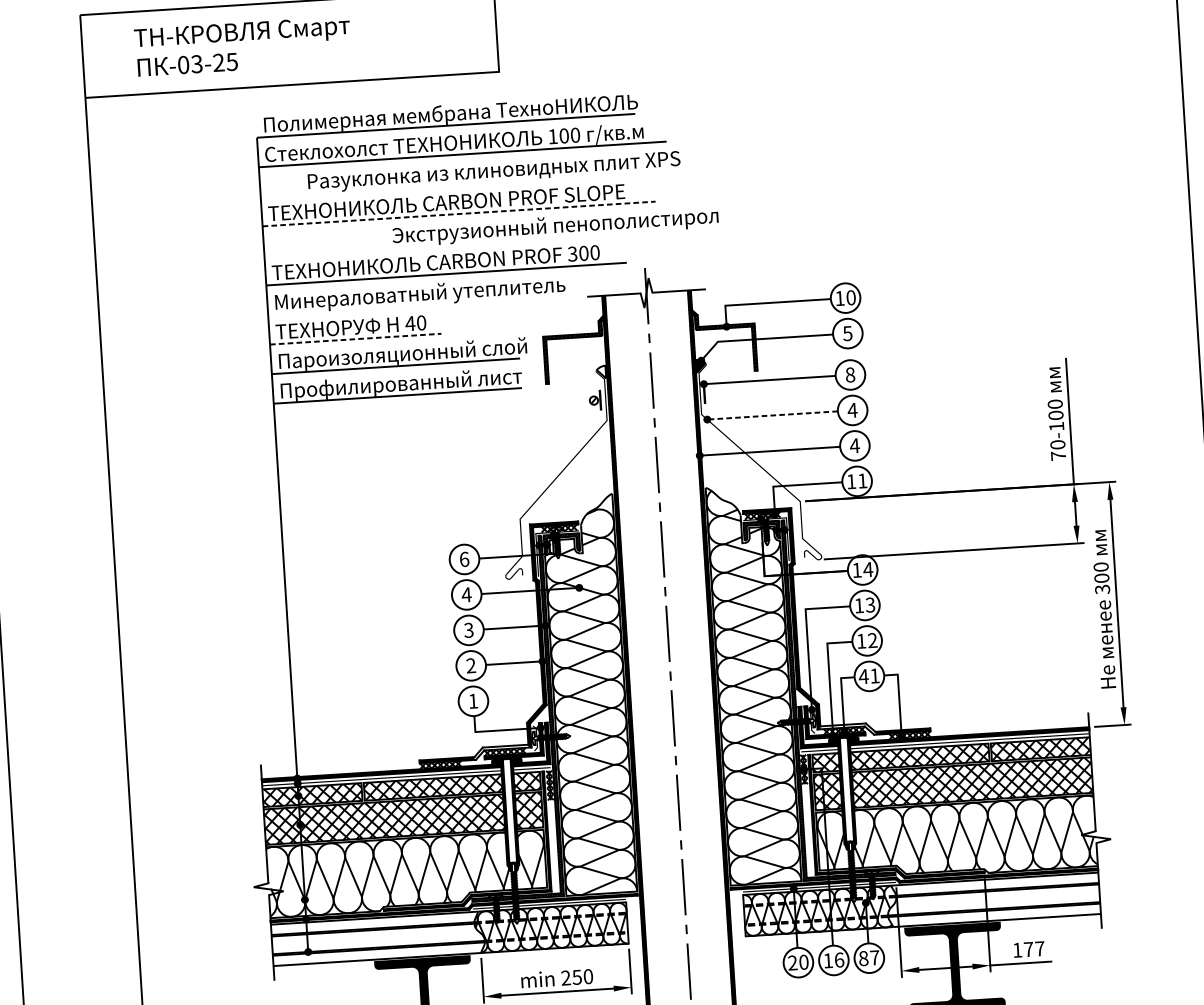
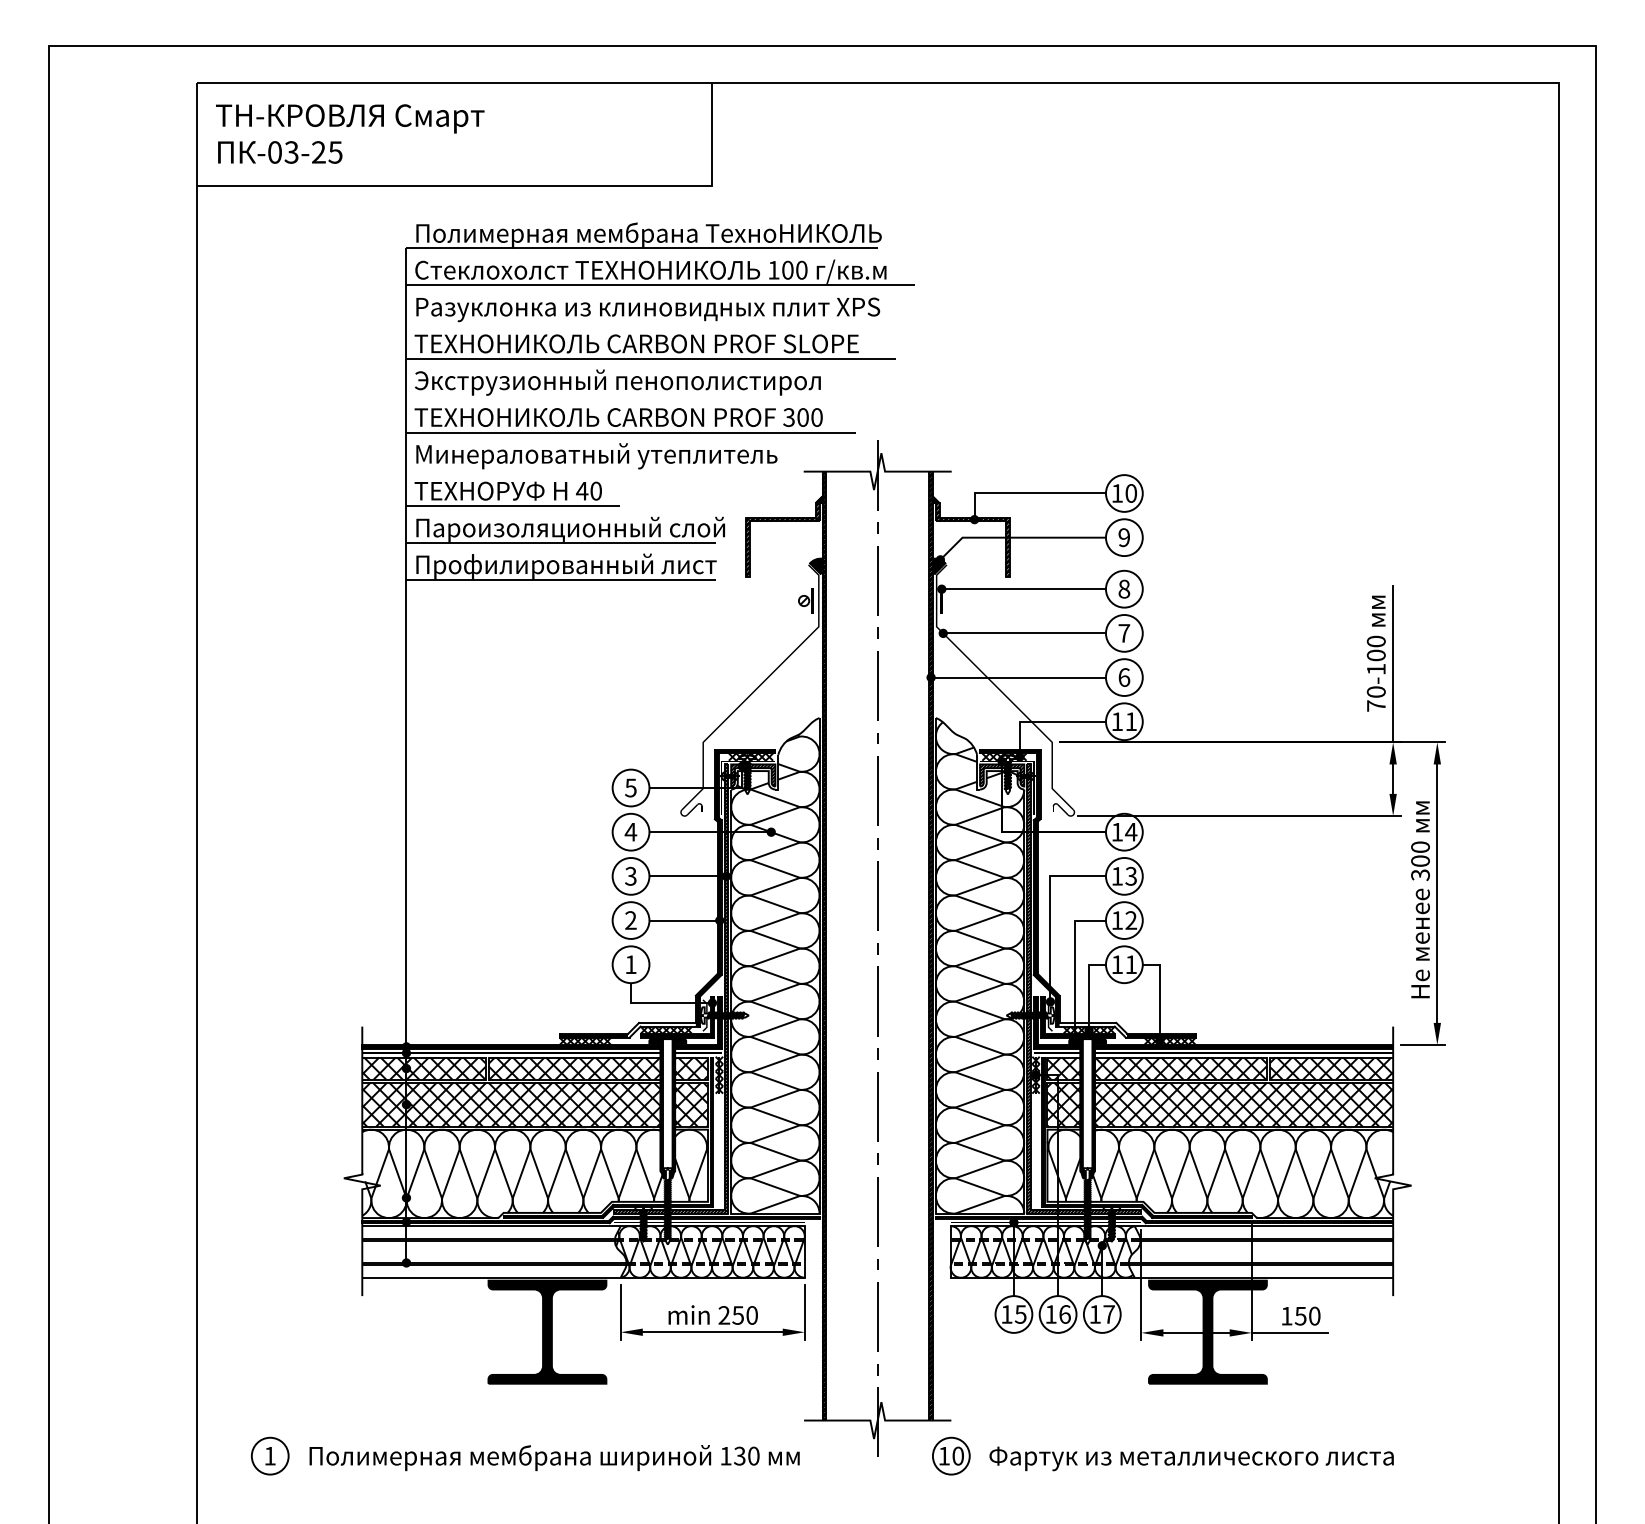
text: (243, 45) -> (350, 133), moved
text: (494, 171) -> (648, 309), moved
line: (459, 213) -> (651, 358), dashed -> solid
text: (555, 226) -> (617, 382), moved
text: (847, 333) -> (1123, 537), 5 -> 9
line: (355, 339) -> (513, 506), dashed -> solid
hatch: (601, 372) -> (815, 566), added
text: (852, 410) -> (1124, 633), 4 -> 7
line: (772, 415) -> (1024, 633), dashed -> solid
text: (854, 445) -> (1124, 677), 4 -> 6
text: (464, 559) -> (630, 787), 6 -> 5
text: (863, 676) -> (1117, 964), 41 -> 11
text: (1034, 948) -> (1307, 1315), 177 -> 150
text: (863, 958) -> (1095, 1314), 87 -> 17
text: (798, 962) -> (1013, 1314), 20 -> 15

